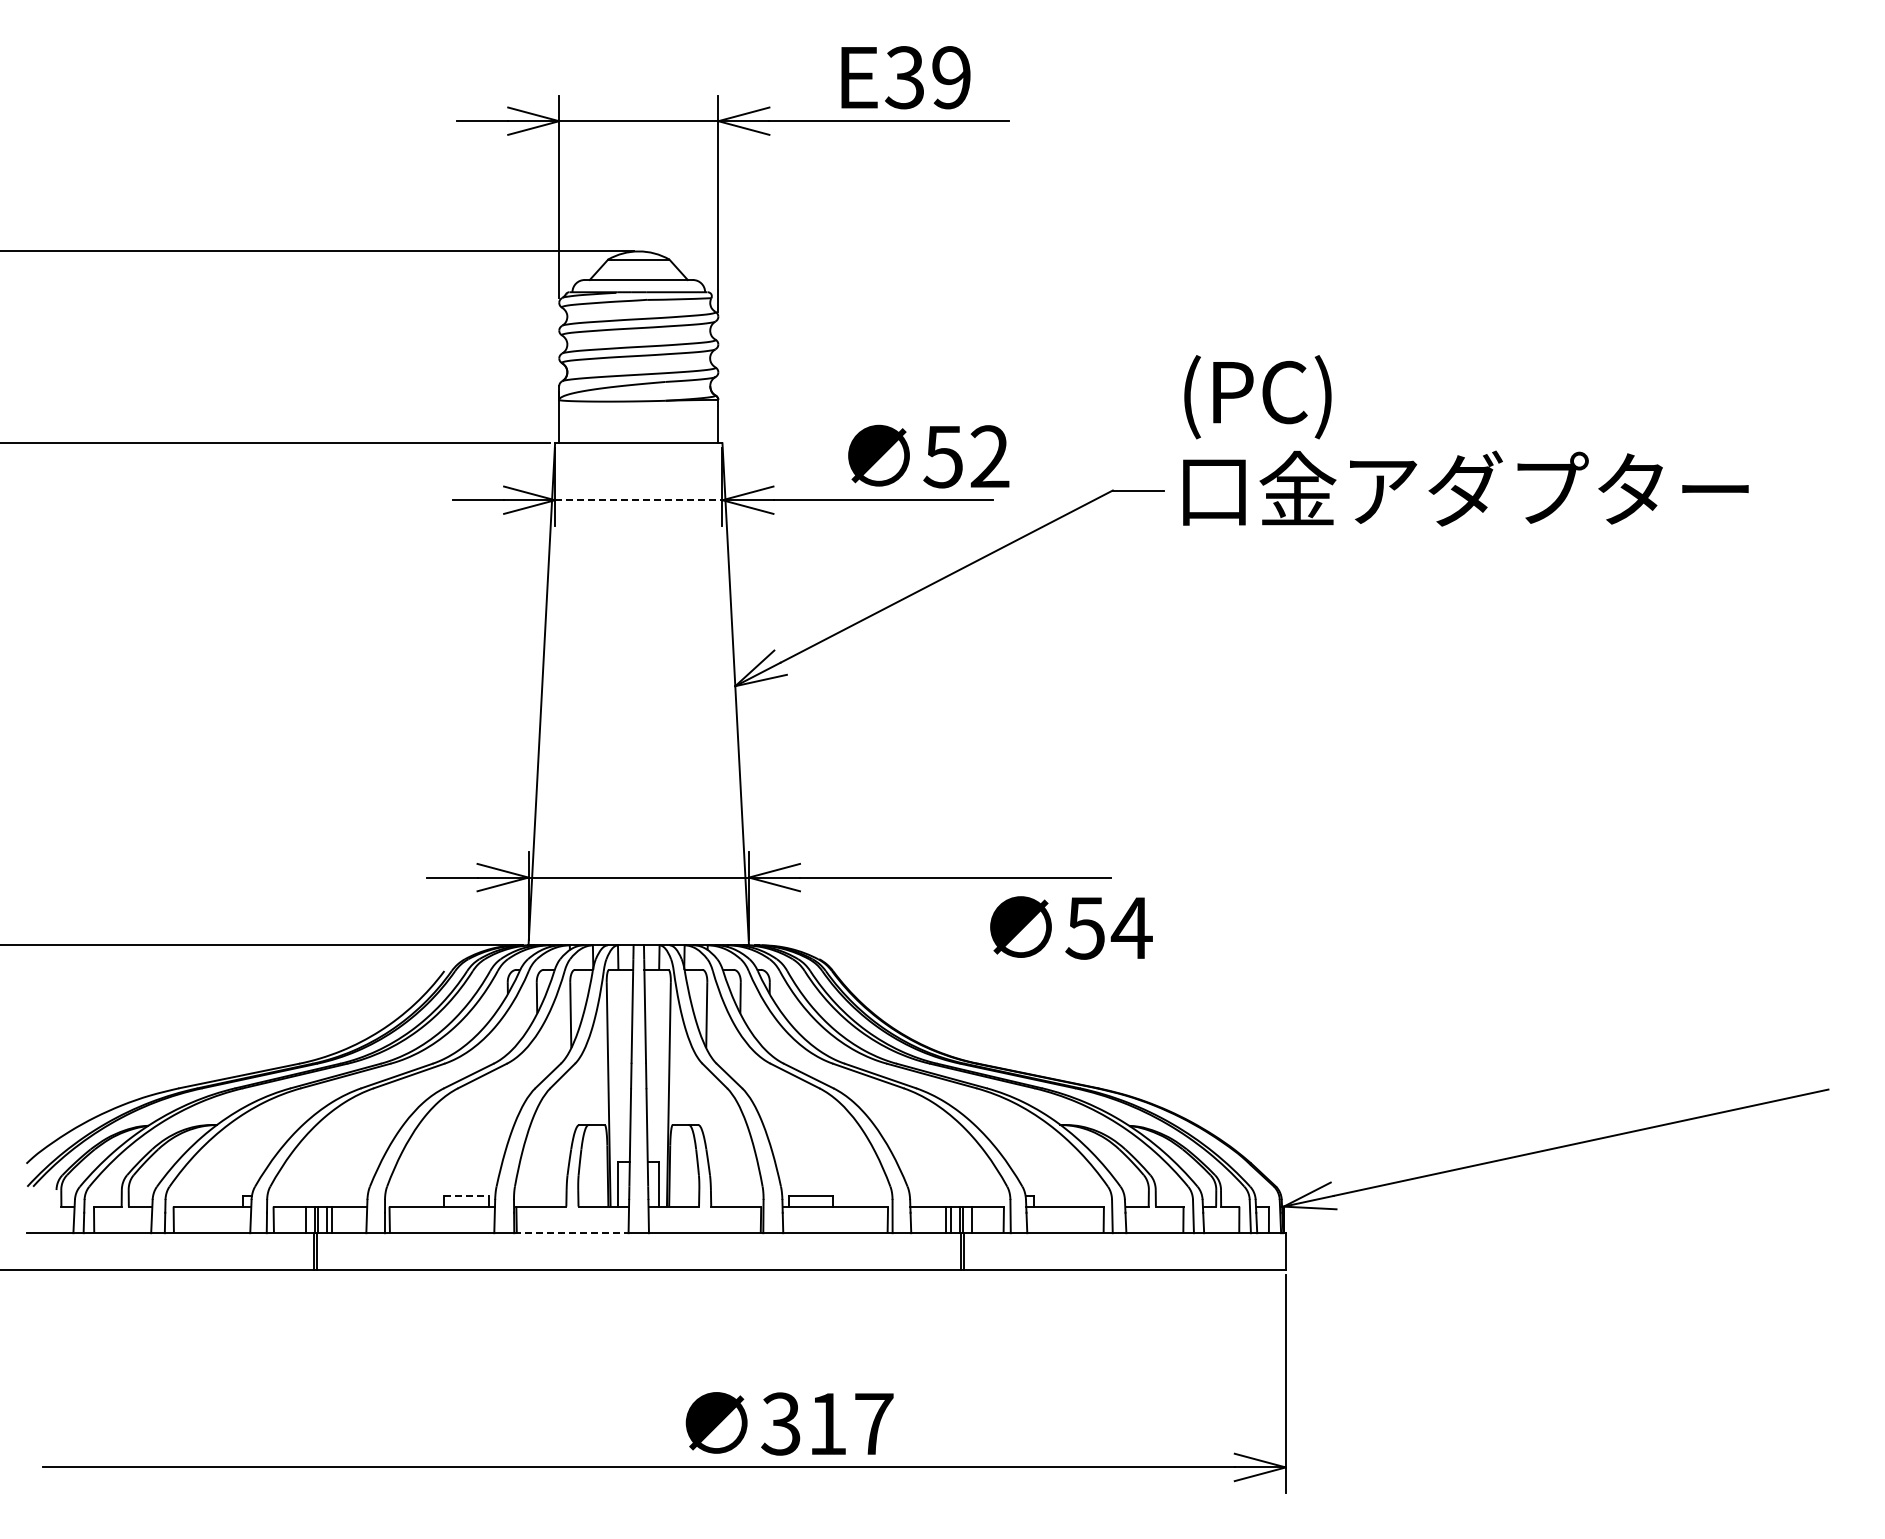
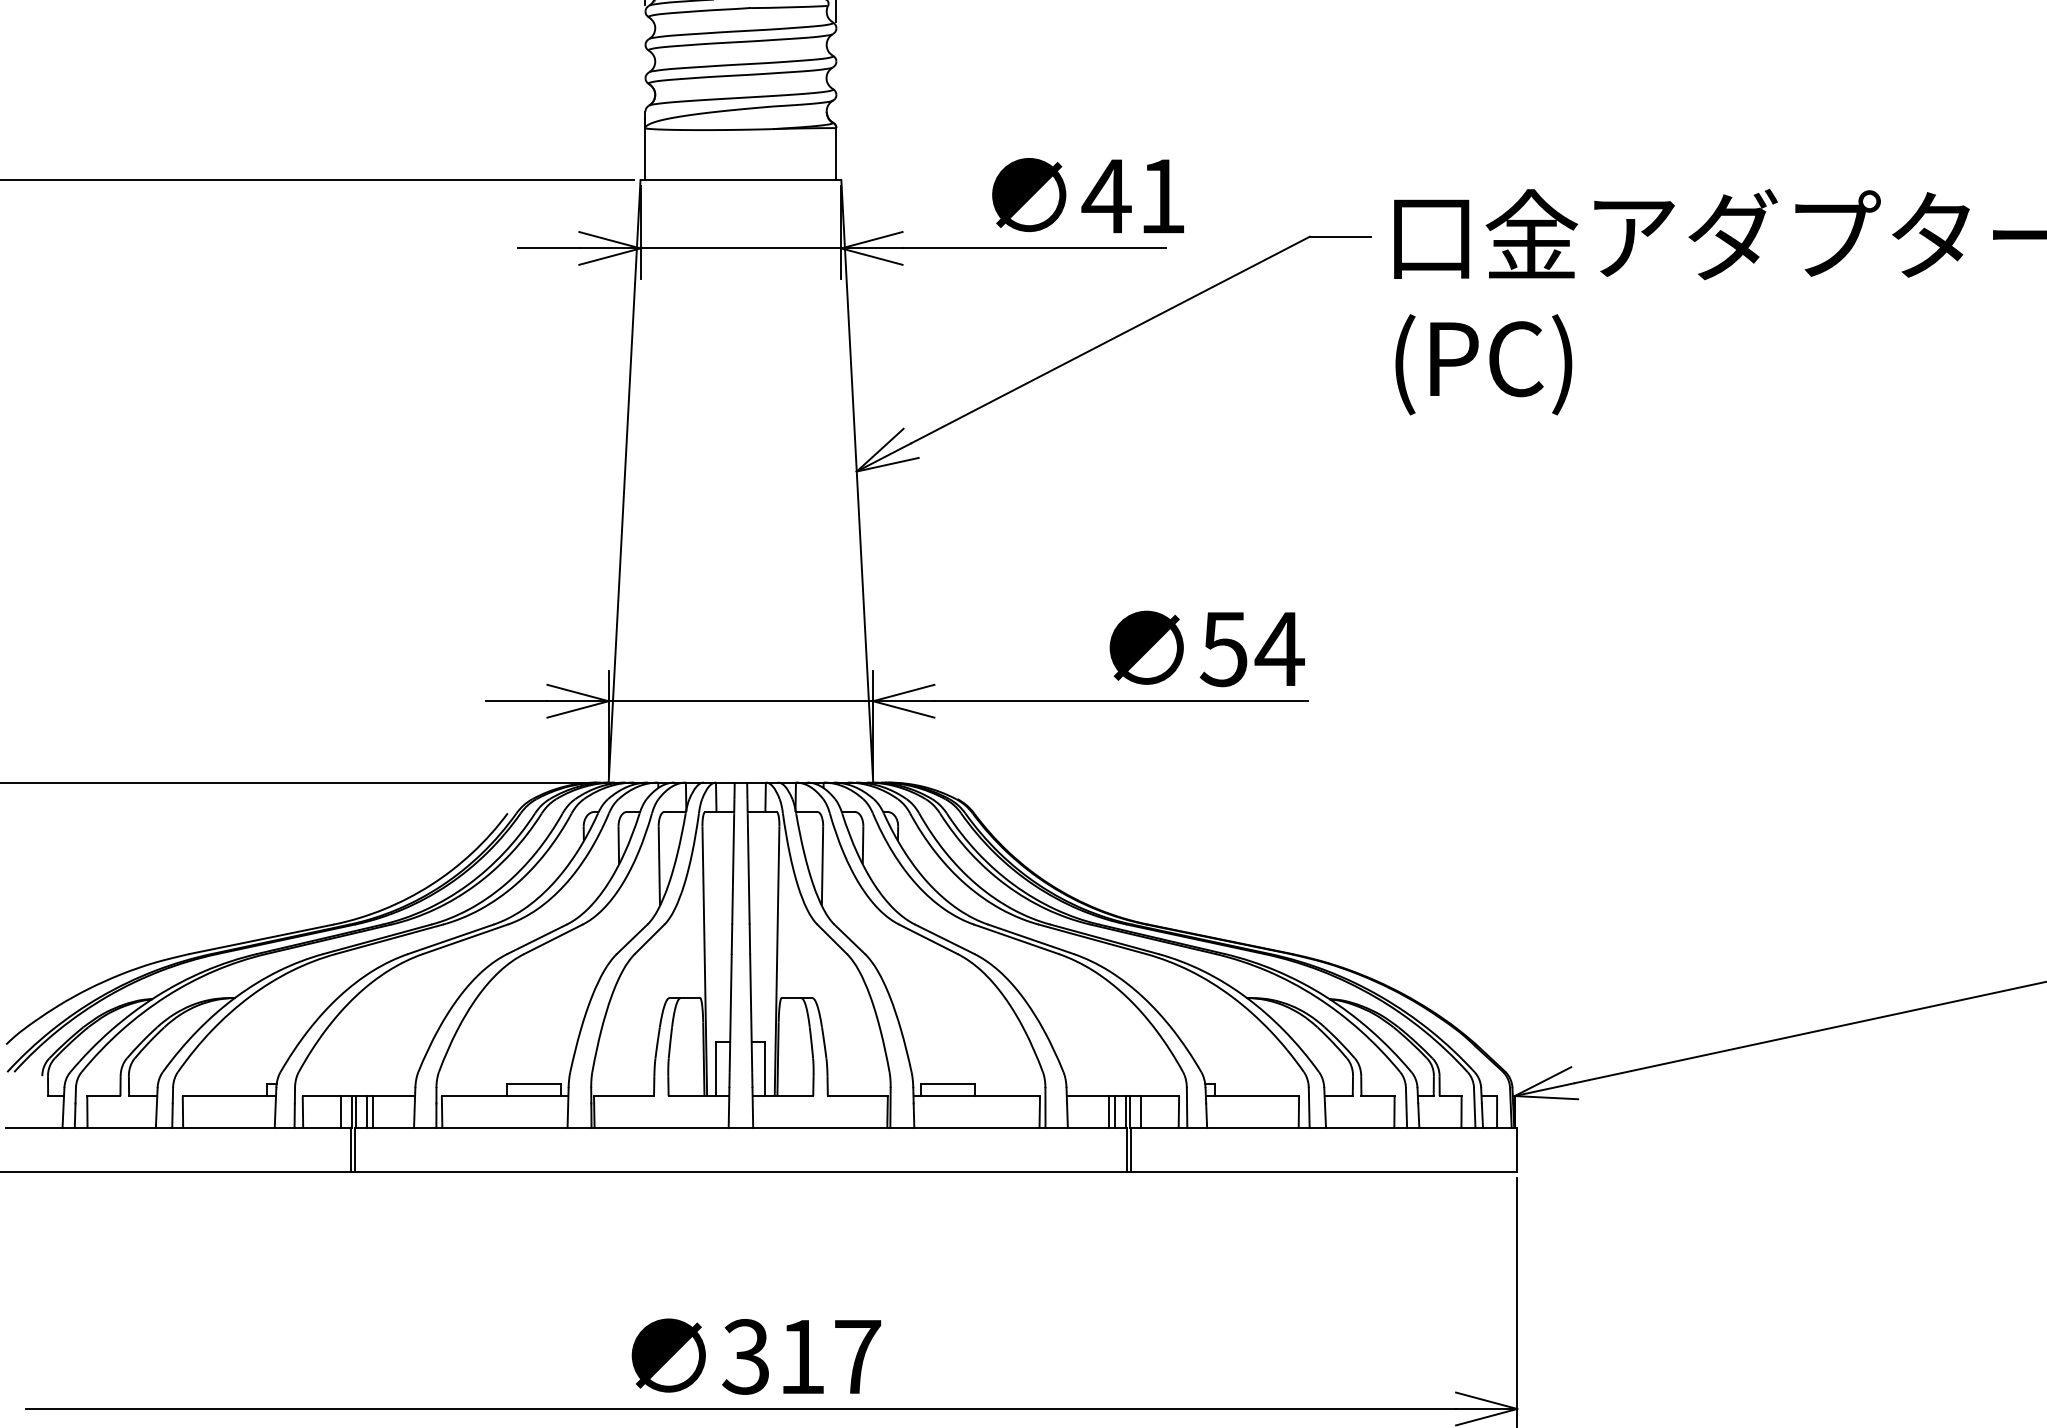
text: (1257, 397) -> (1483, 365), moved
text: (965, 456) -> (1132, 195), 52 -> 41
line: (638, 500) -> (740, 248), dashed -> solid
text: (1071, 927) -> (1207, 648), moved
line: (467, 1196) -> (535, 1083), dashed -> solid
line: (571, 1233) -> (660, 1128), dashed -> solid
text: (789, 1423) -> (756, 1356), moved

